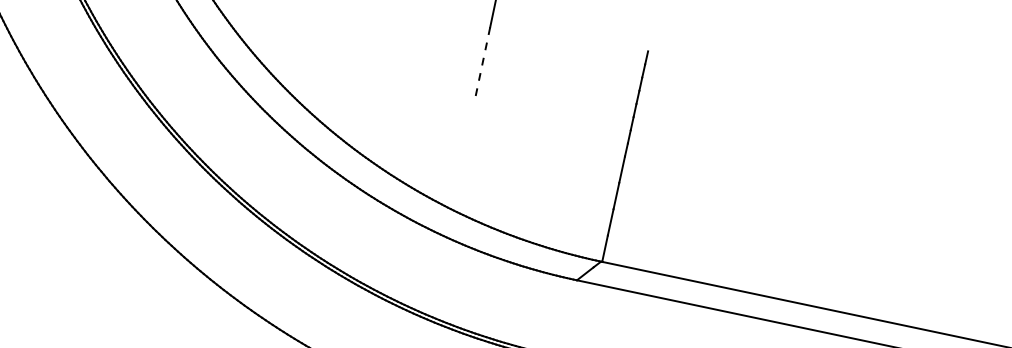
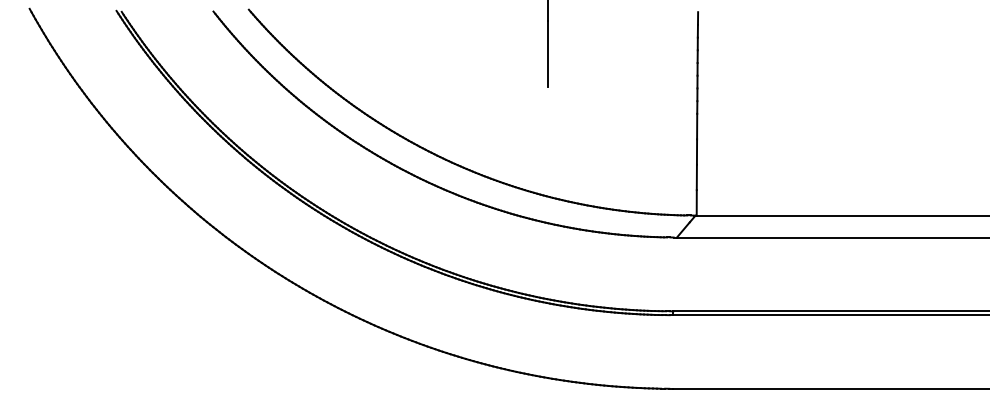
line: (482, 62) -> (547, 54), dashed -> solid

